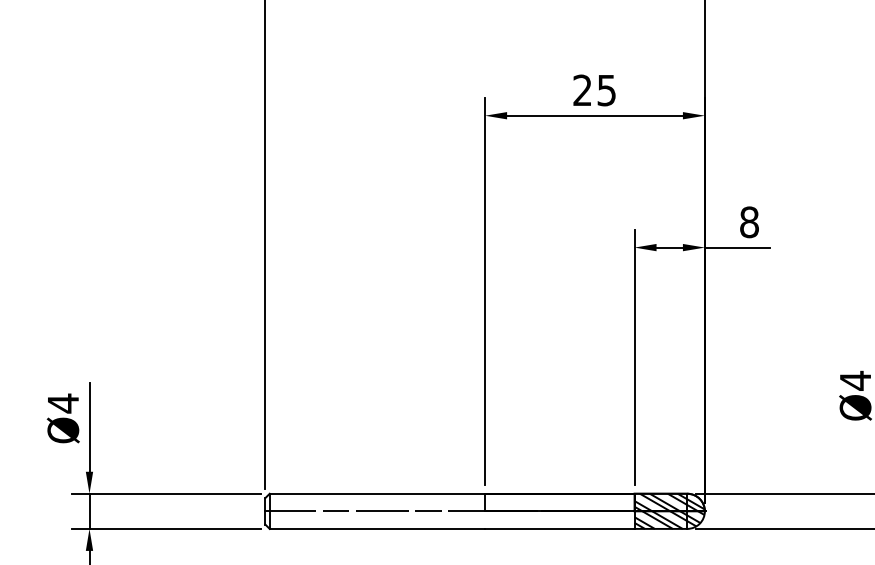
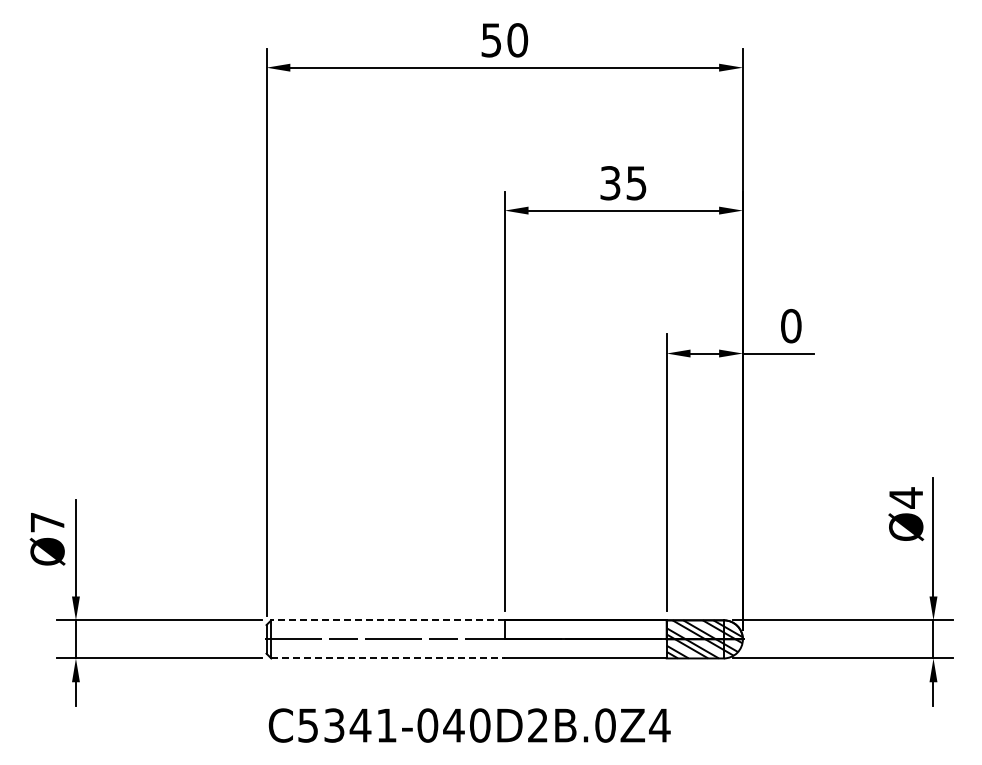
text: (582, 90) -> (610, 183), 25 -> 35
text: (749, 222) -> (791, 326), 8 -> 0
text: (63, 403) -> (47, 522), Ø4 -> Ø7
line: (377, 493) -> (388, 620), solid -> dashed
line: (377, 528) -> (388, 658), solid -> dashed

